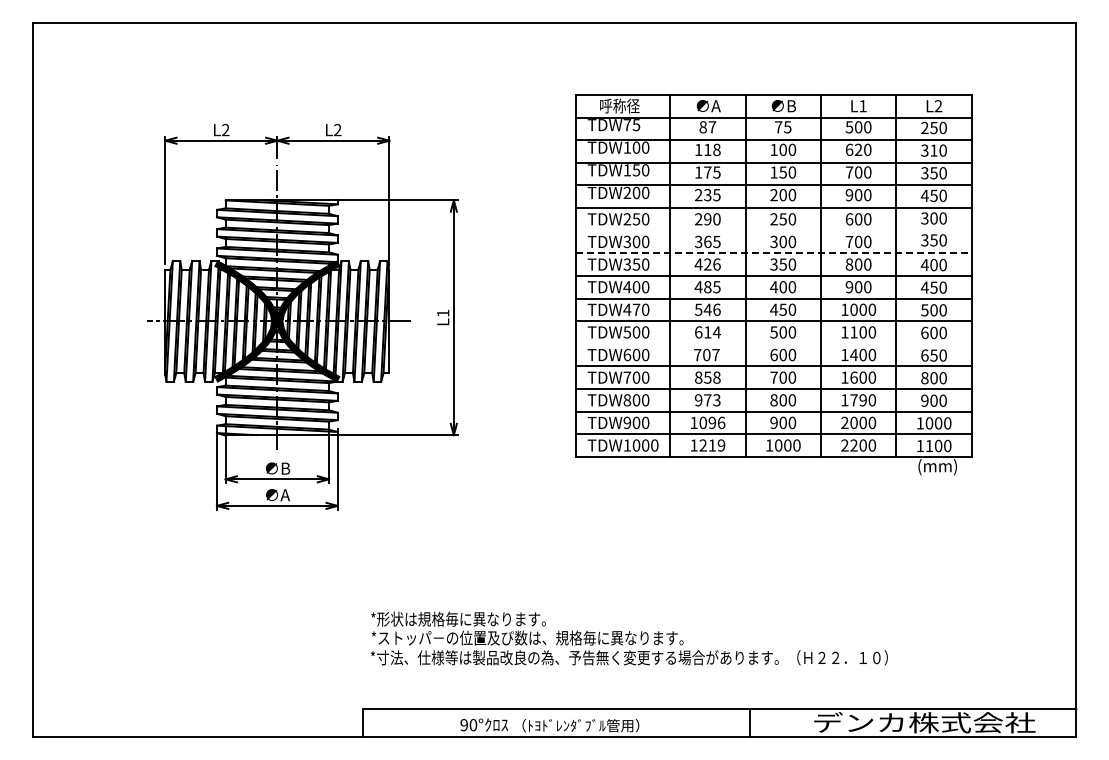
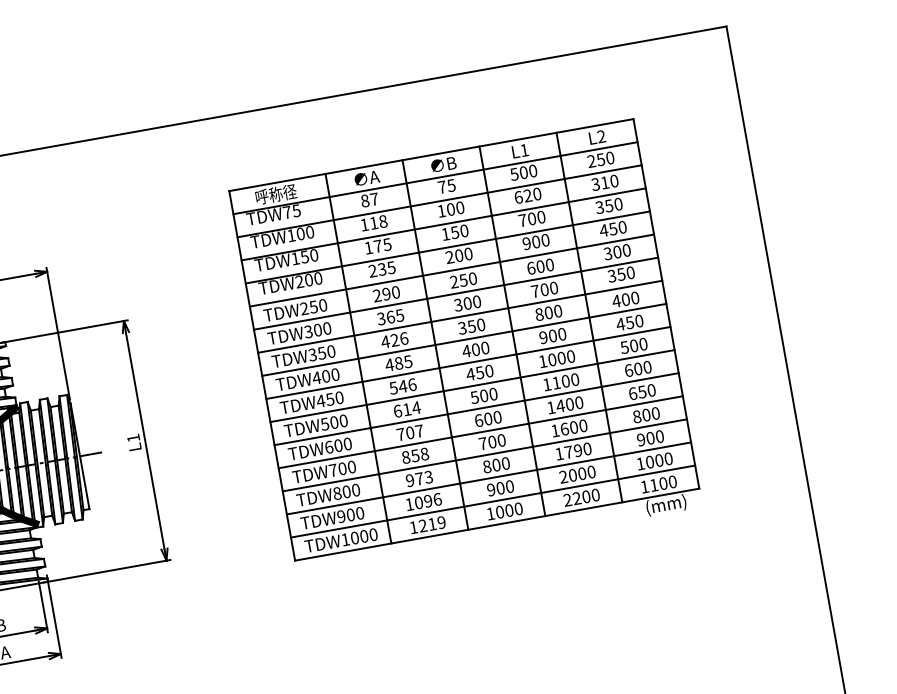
line: (773, 230) -> (455, 293), added
line: (773, 253) -> (459, 317), dashed -> solid
text: (636, 309) -> (330, 399), TDW470 -> TDW450
line: (773, 343) -> (476, 408), added

